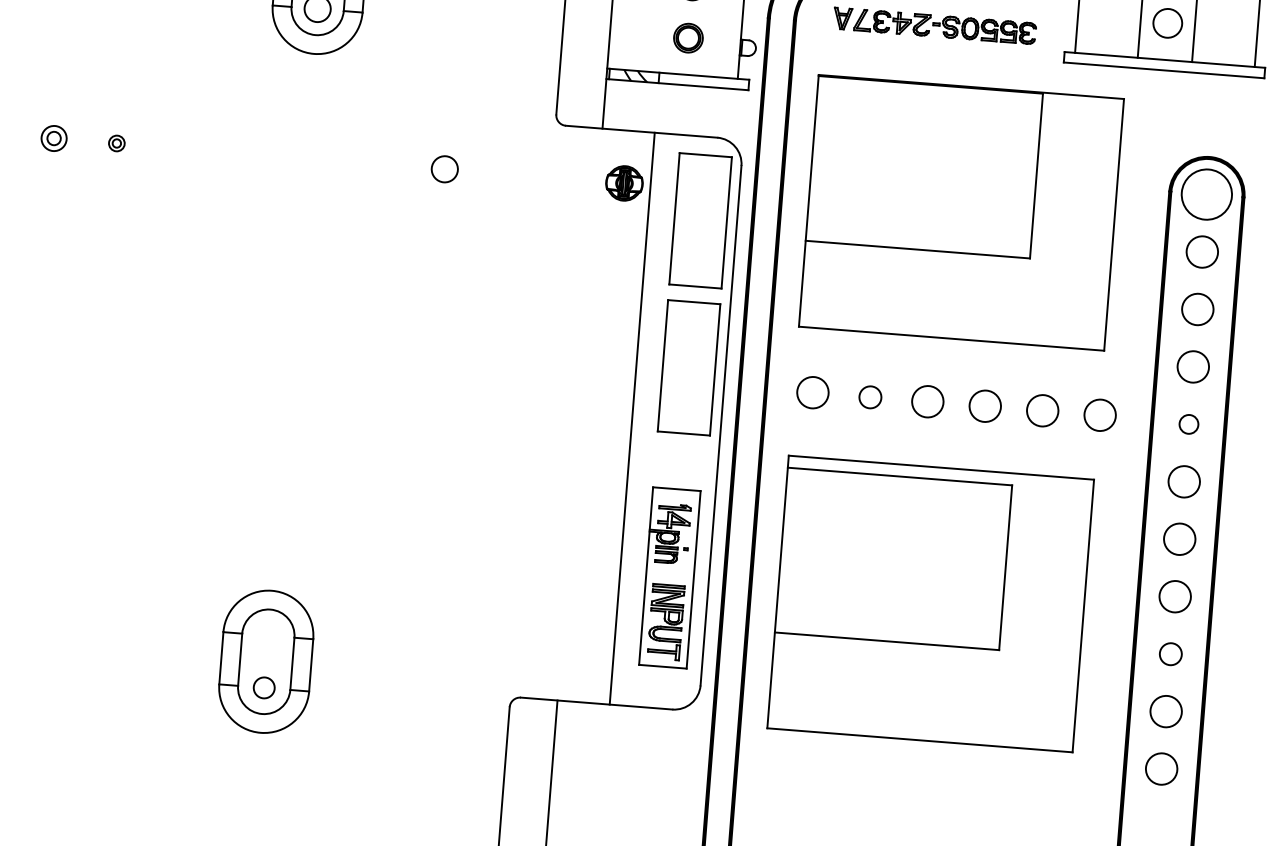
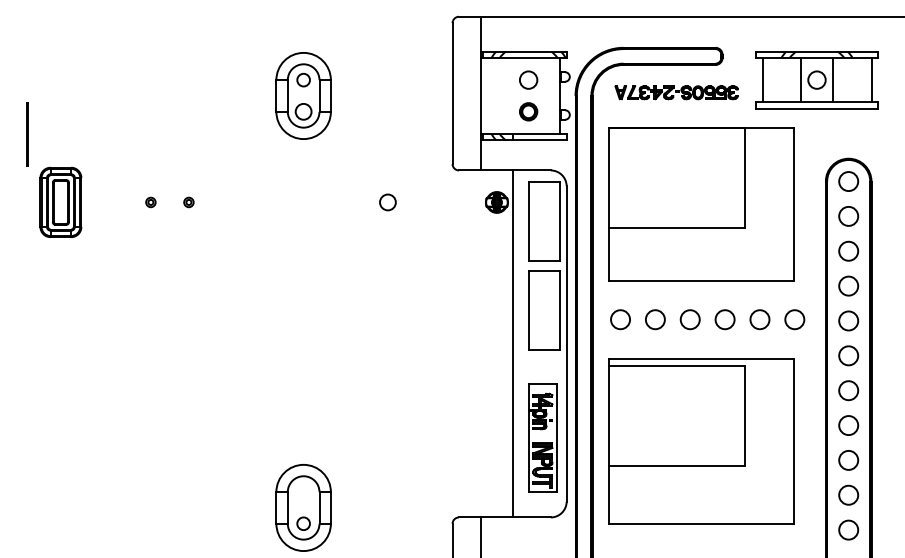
part: (53, 138) -> (150, 202), size x0.62
circle: (1206, 194) -> (848, 181), size x0.62
circle: (870, 396) -> (655, 319), size x1.43
circle: (1188, 423) -> (848, 320), size x1.67
circle: (1170, 654) -> (848, 460), size x1.43

